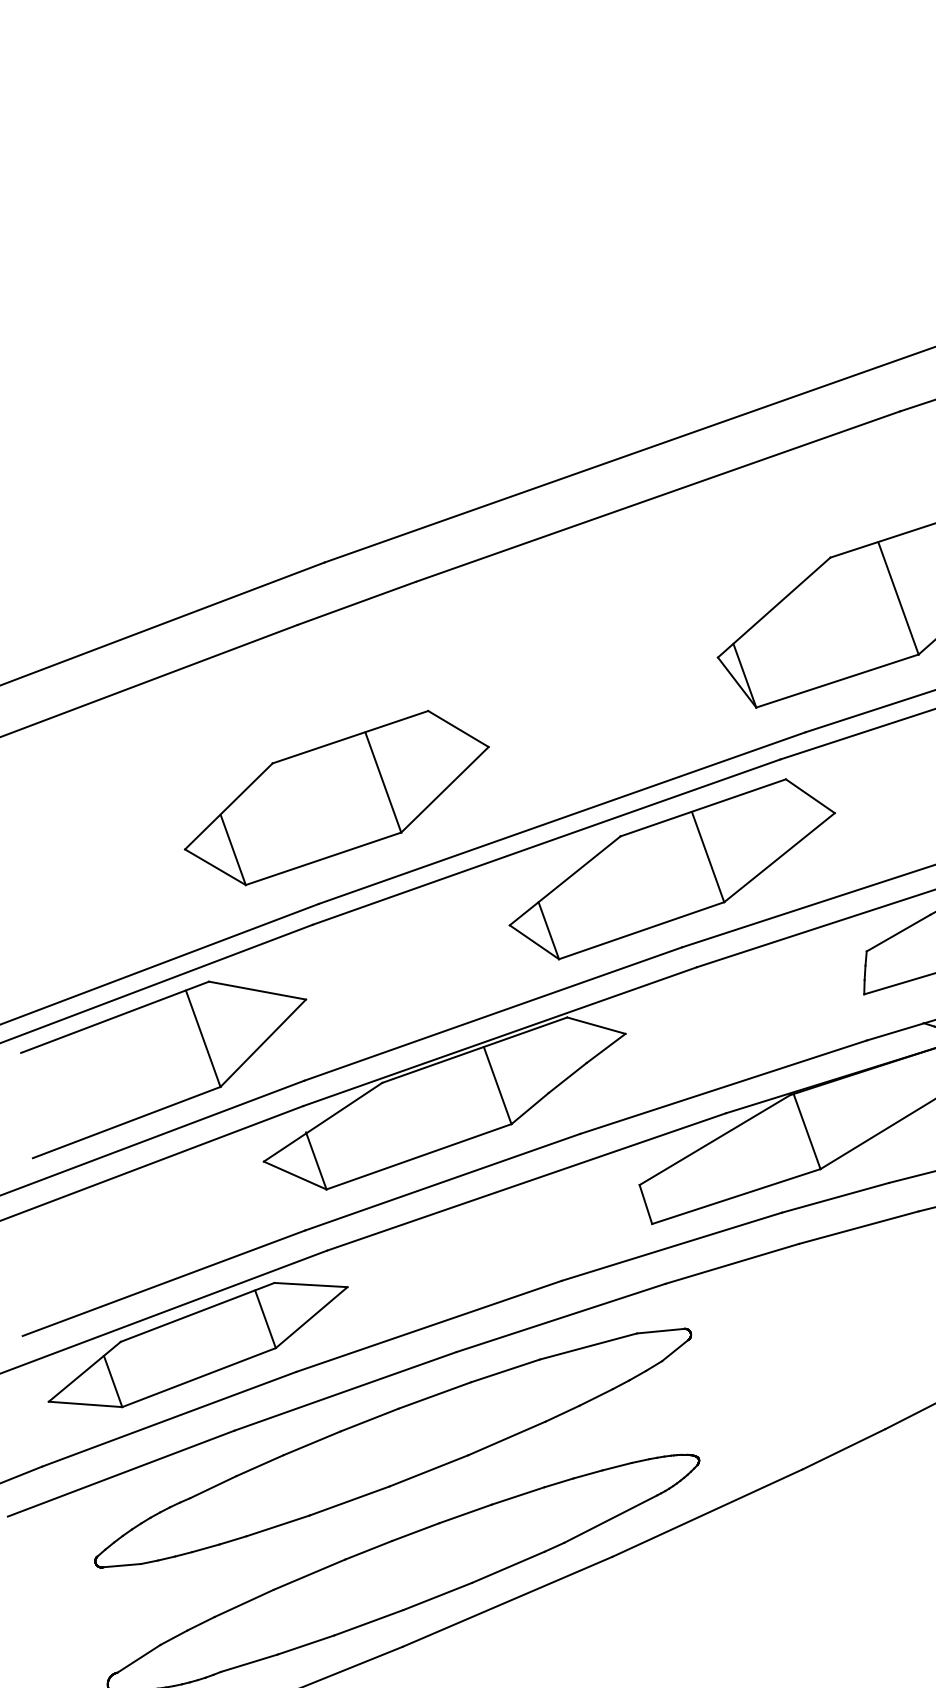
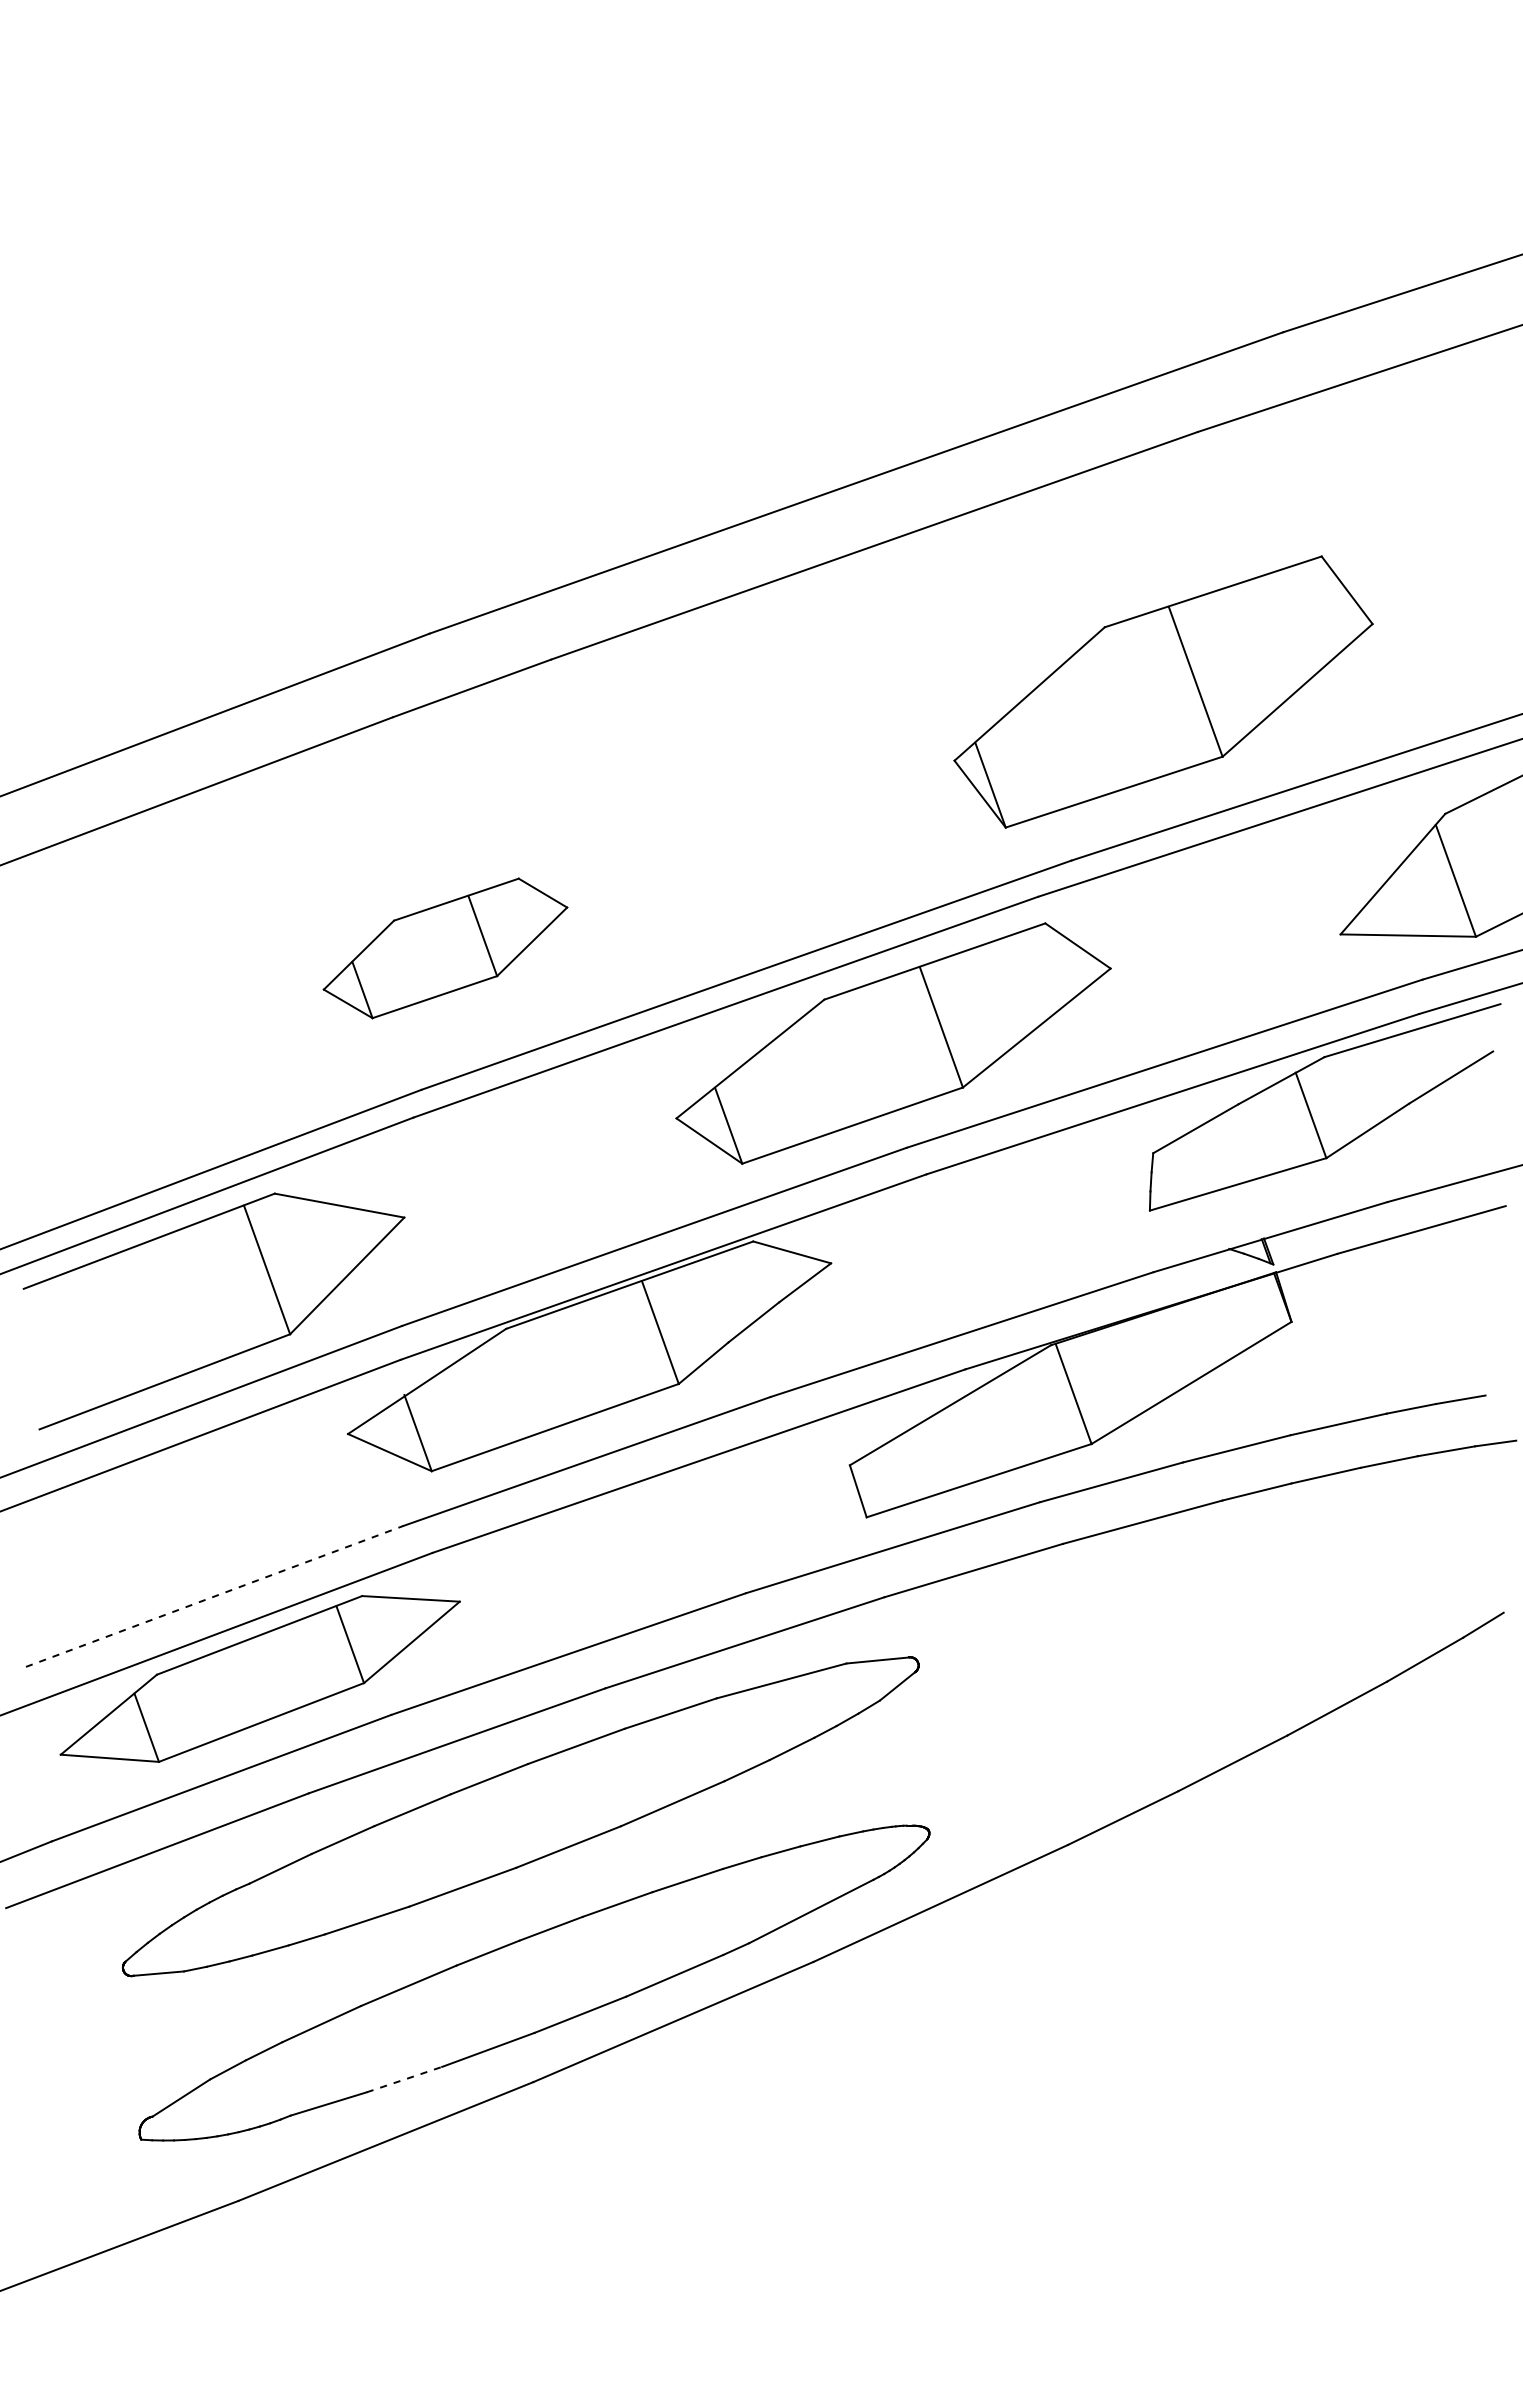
part: (336, 798) -> (445, 948), size x0.6
line: (164, 1283) -> (215, 1596), solid -> dashed
line: (306, 1644) -> (404, 2079), solid -> dashed

